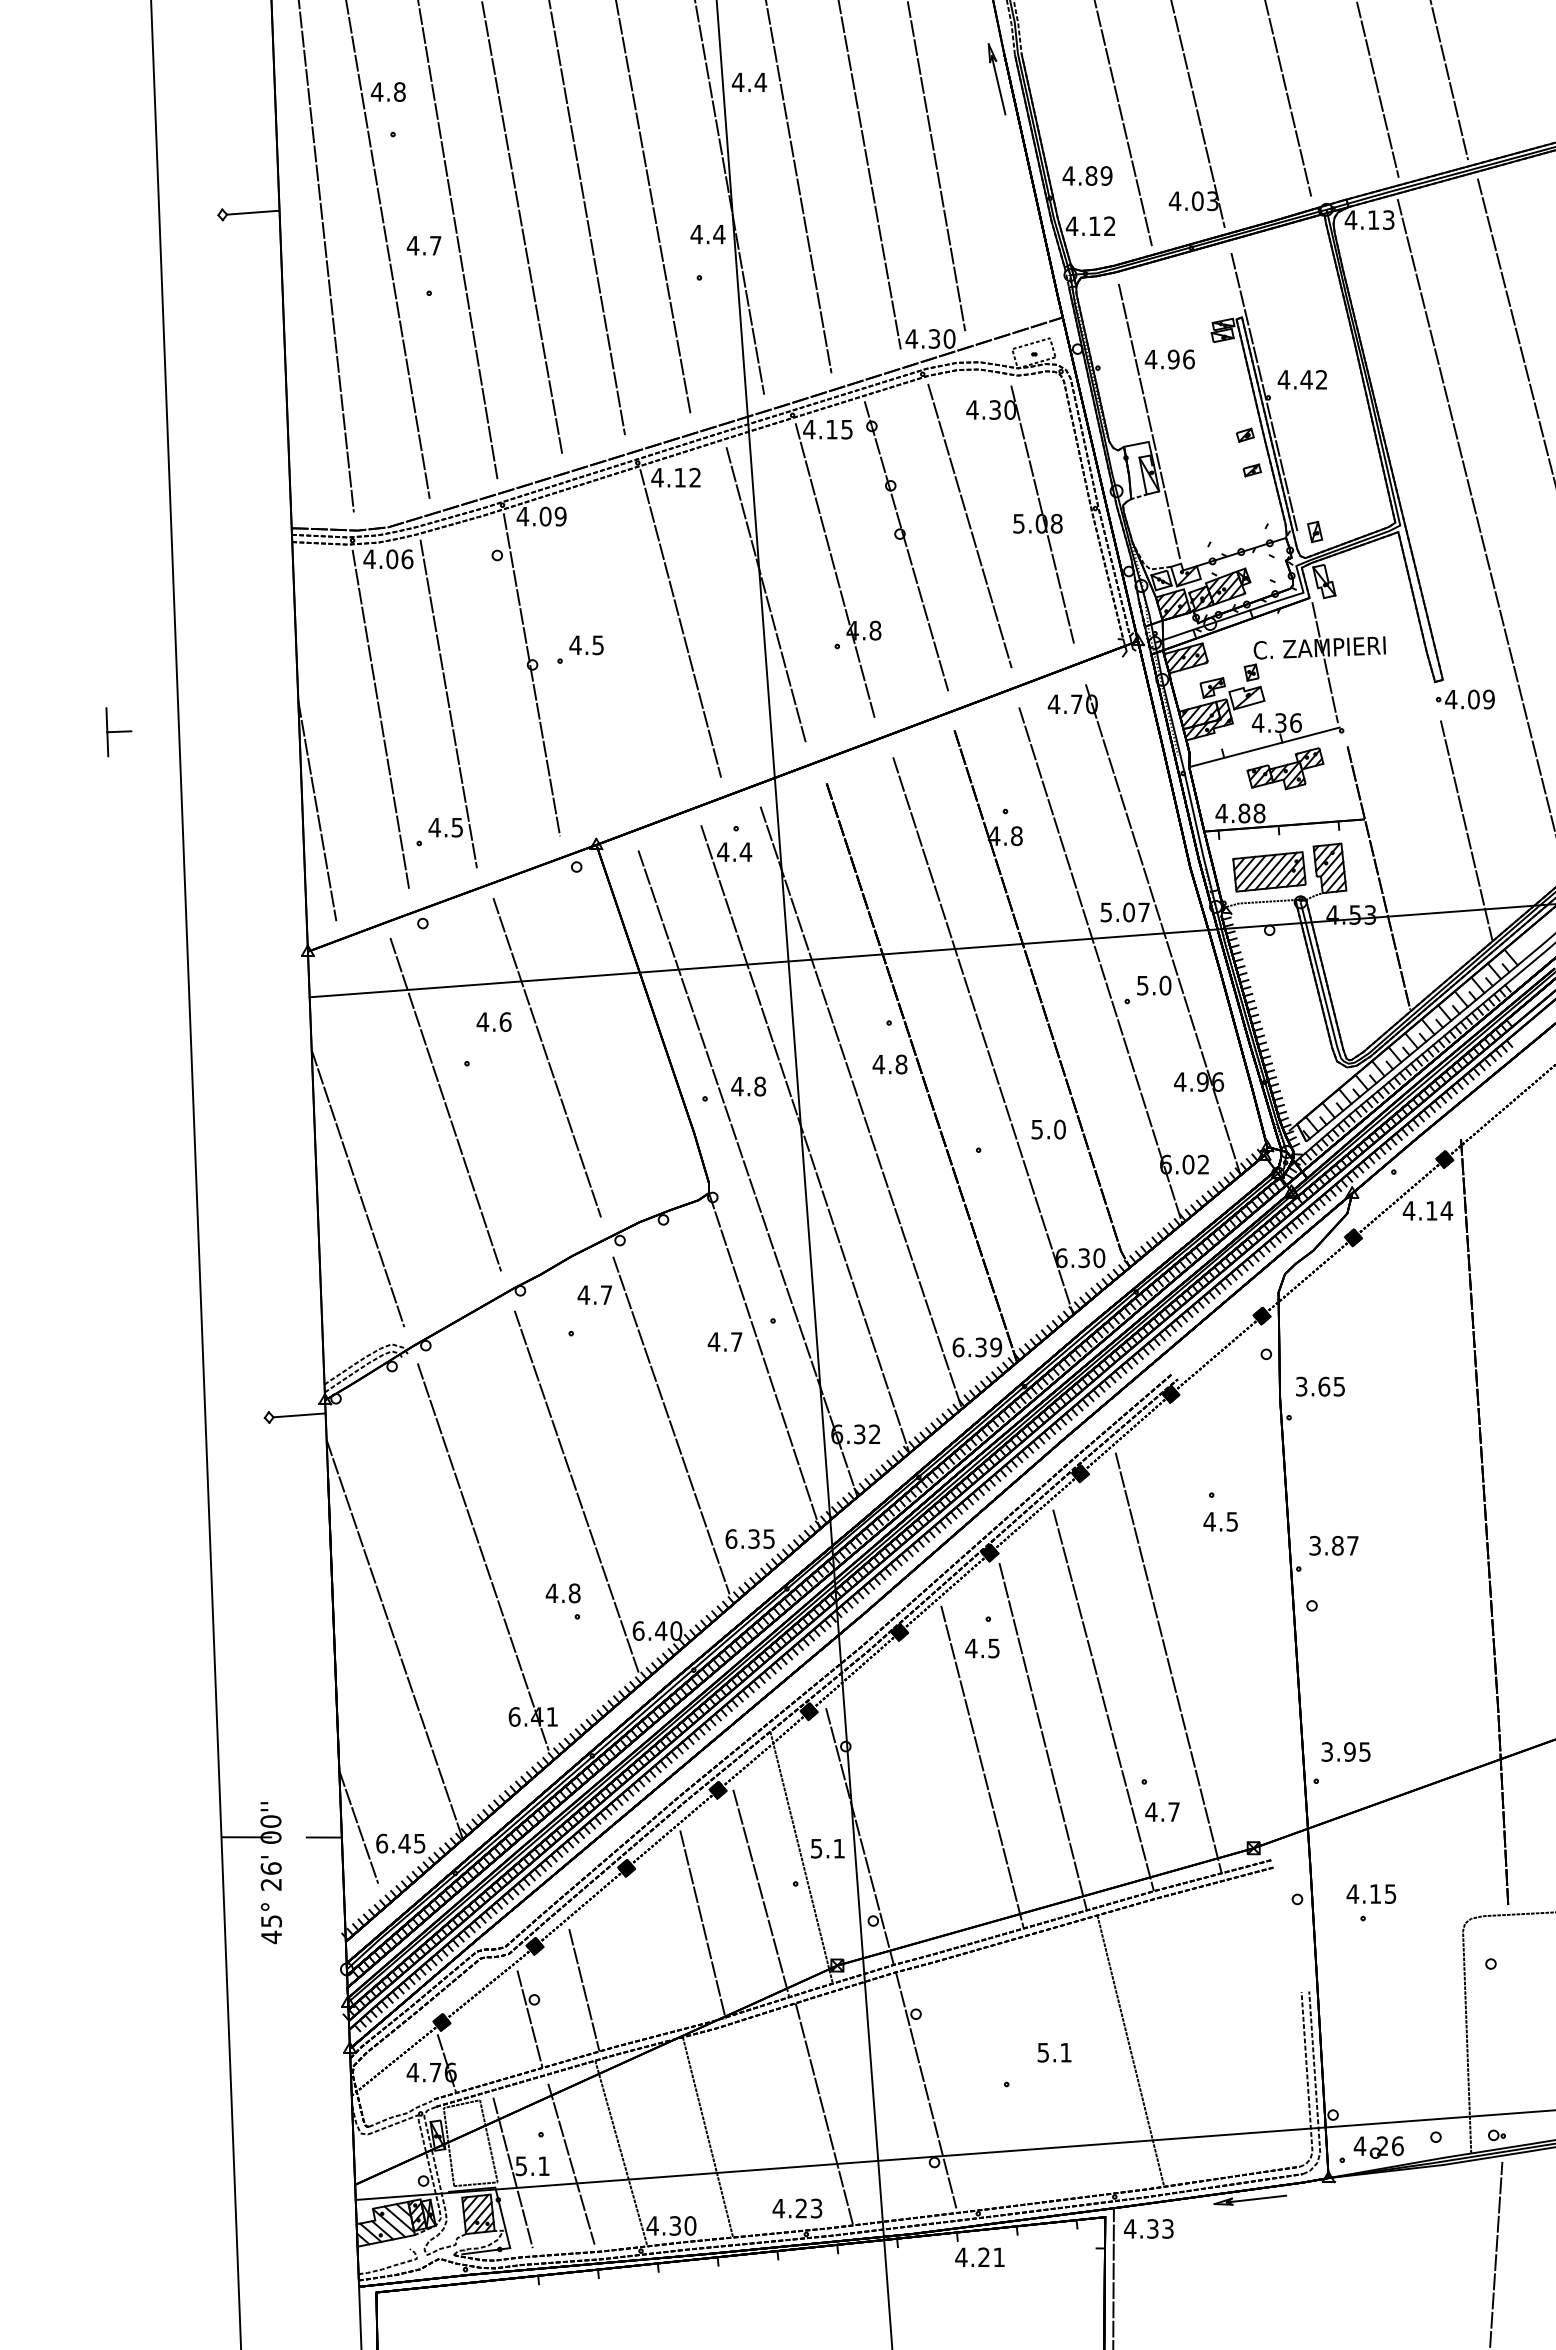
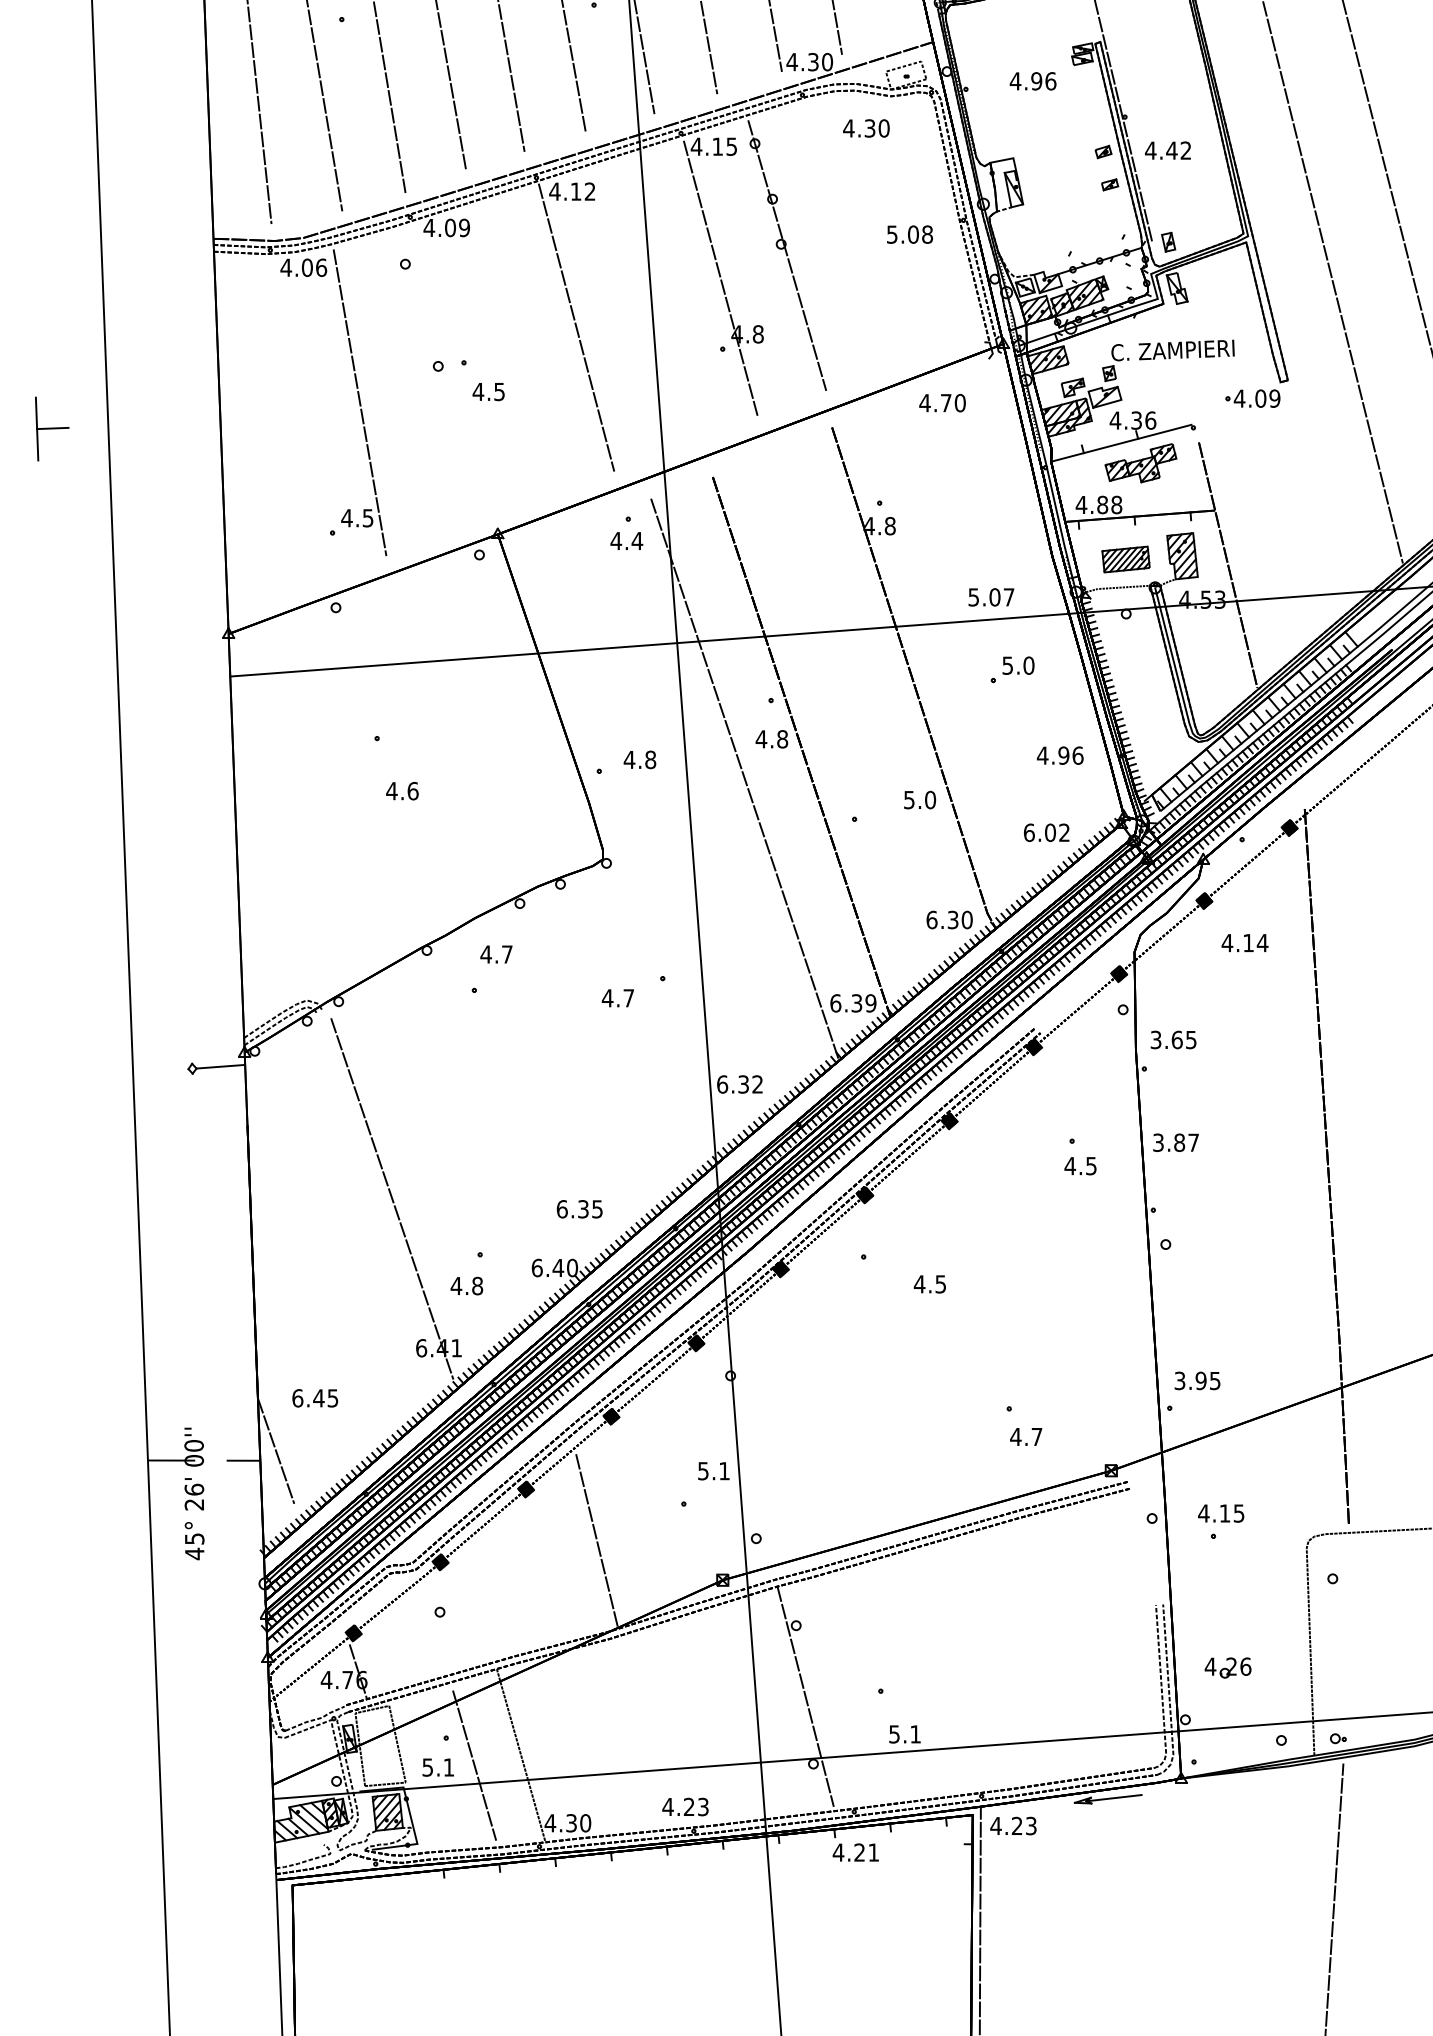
text: (1301, 379) -> (1167, 150), moved
line: (1149, 421) -> (1014, 139), removed
line: (1042, 514) -> (914, 225), removed
line: (969, 525) -> (846, 236), removed
line: (766, 595) -> (656, 301), removed
text: (586, 645) -> (488, 392), moved
line: (1325, 662) -> (1178, 364), removed
line: (531, 674) -> (437, 375), removed
part: (1465, 699) -> (1253, 398), moved
line: (380, 718) -> (296, 416), removed
part: (118, 732) -> (51, 429), size x1.4
line: (317, 811) -> (237, 503), removed
line: (1466, 830) -> (1309, 520), removed
part: (1269, 871) -> (1126, 559), size x0.7
line: (1162, 929) -> (1026, 613), removed
line: (1100, 965) -> (968, 646), removed
text: (493, 1021) -> (401, 790), moved
line: (983, 1035) -> (859, 712), removed
line: (547, 1057) -> (452, 732), removed
line: (445, 1104) -> (357, 776), removed
line: (805, 1139) -> (693, 809), removed
line: (747, 1173) -> (638, 841), removed
line: (357, 1188) -> (274, 855), removed
text: (1427, 1210) -> (1244, 942), moved
line: (764, 1361) -> (654, 1016), removed
line: (671, 1425) -> (567, 1076), removed
line: (576, 1491) -> (479, 1137), removed
text: (749, 1538) -> (579, 1208), moved
text: (1333, 1545) -> (1175, 1142), moved
text: (562, 1593) -> (466, 1286), moved
line: (394, 1639) -> (309, 1275), removed
text: (982, 1648) -> (930, 1284), moved
line: (1168, 1662) -> (1031, 1297), removed
line: (1103, 1700) -> (971, 1332), removed
line: (1042, 1736) -> (914, 1366), removed
line: (982, 1766) -> (858, 1394), removed
line: (859, 1836) -> (743, 1459), removed
text: (400, 1843) -> (315, 1398), moved
line: (801, 1857) -> (689, 1479), removed
line: (761, 1893) -> (651, 1512), removed
line: (584, 1990) -> (486, 1603), removed
line: (529, 2018) -> (435, 1629), removed
line: (1130, 2050) -> (996, 1659), removed
text: (1054, 2052) -> (904, 1734), moved
line: (824, 2114) -> (710, 1719), removed
line: (707, 2137) -> (601, 1740), removed
part: (1378, 2147) -> (1227, 1667), moved
line: (512, 2172) -> (419, 1773), removed
text: (1152, 2228) -> (1016, 1825), 4.33 -> 4.23

